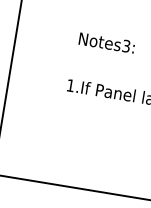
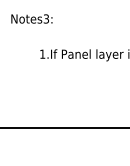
text: (106, 42) -> (31, 18), moved

